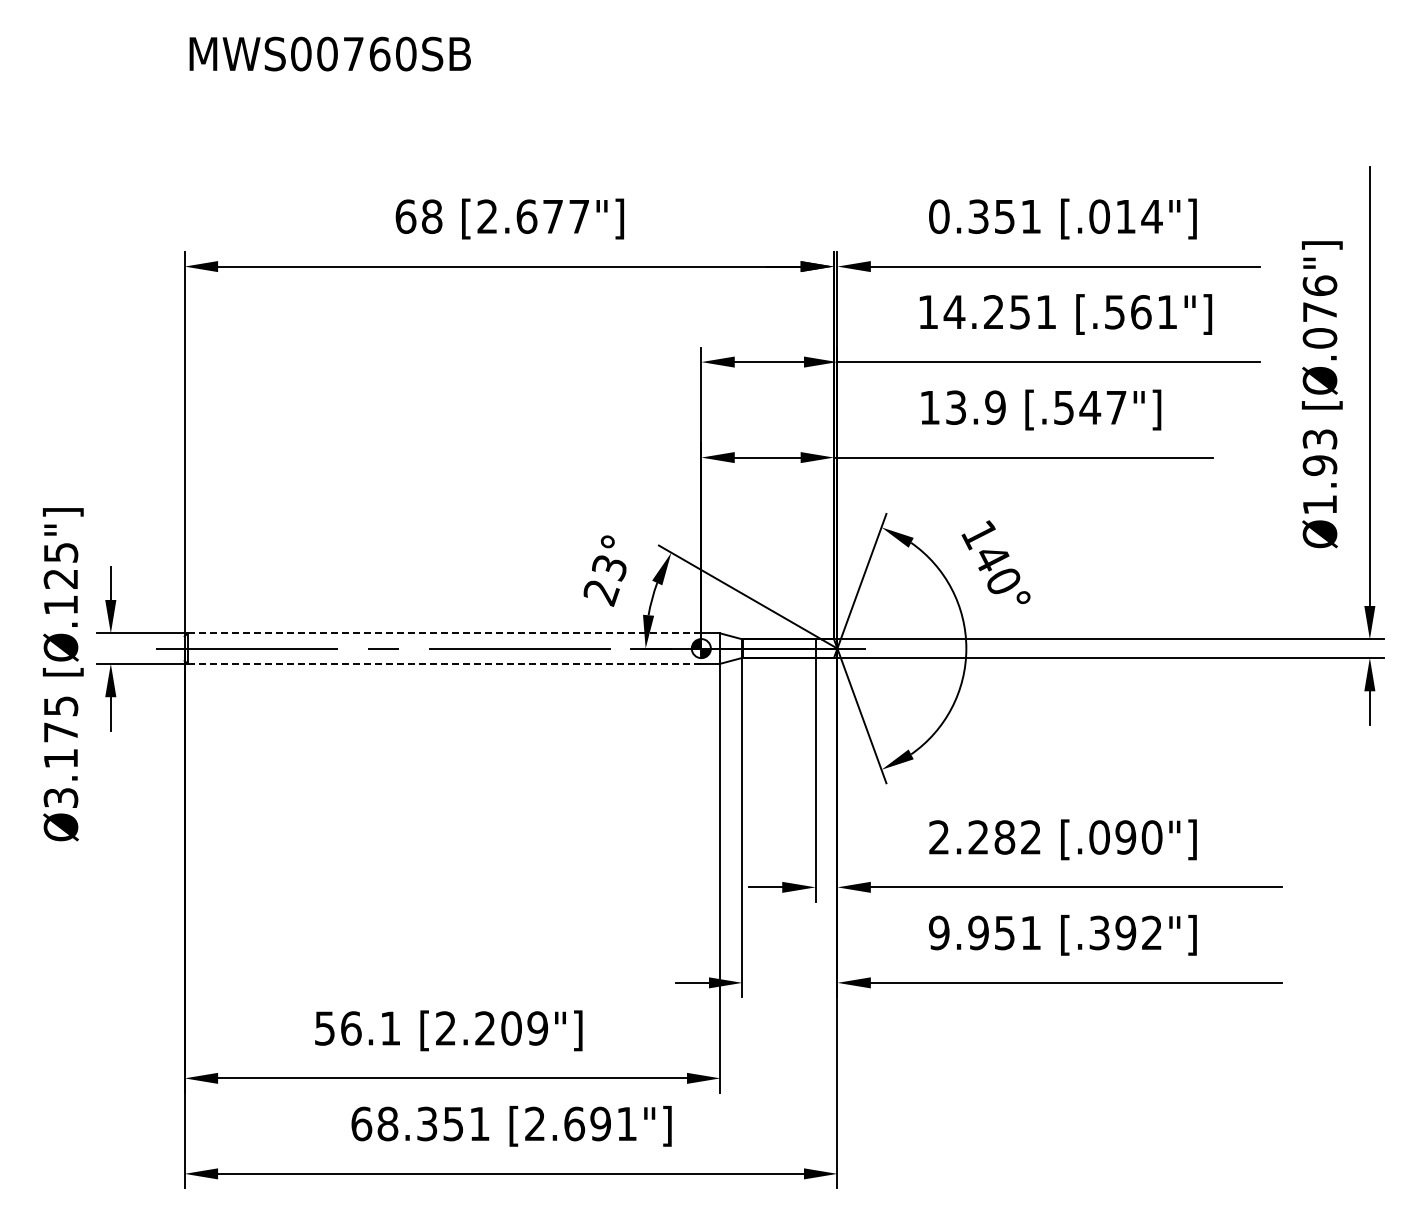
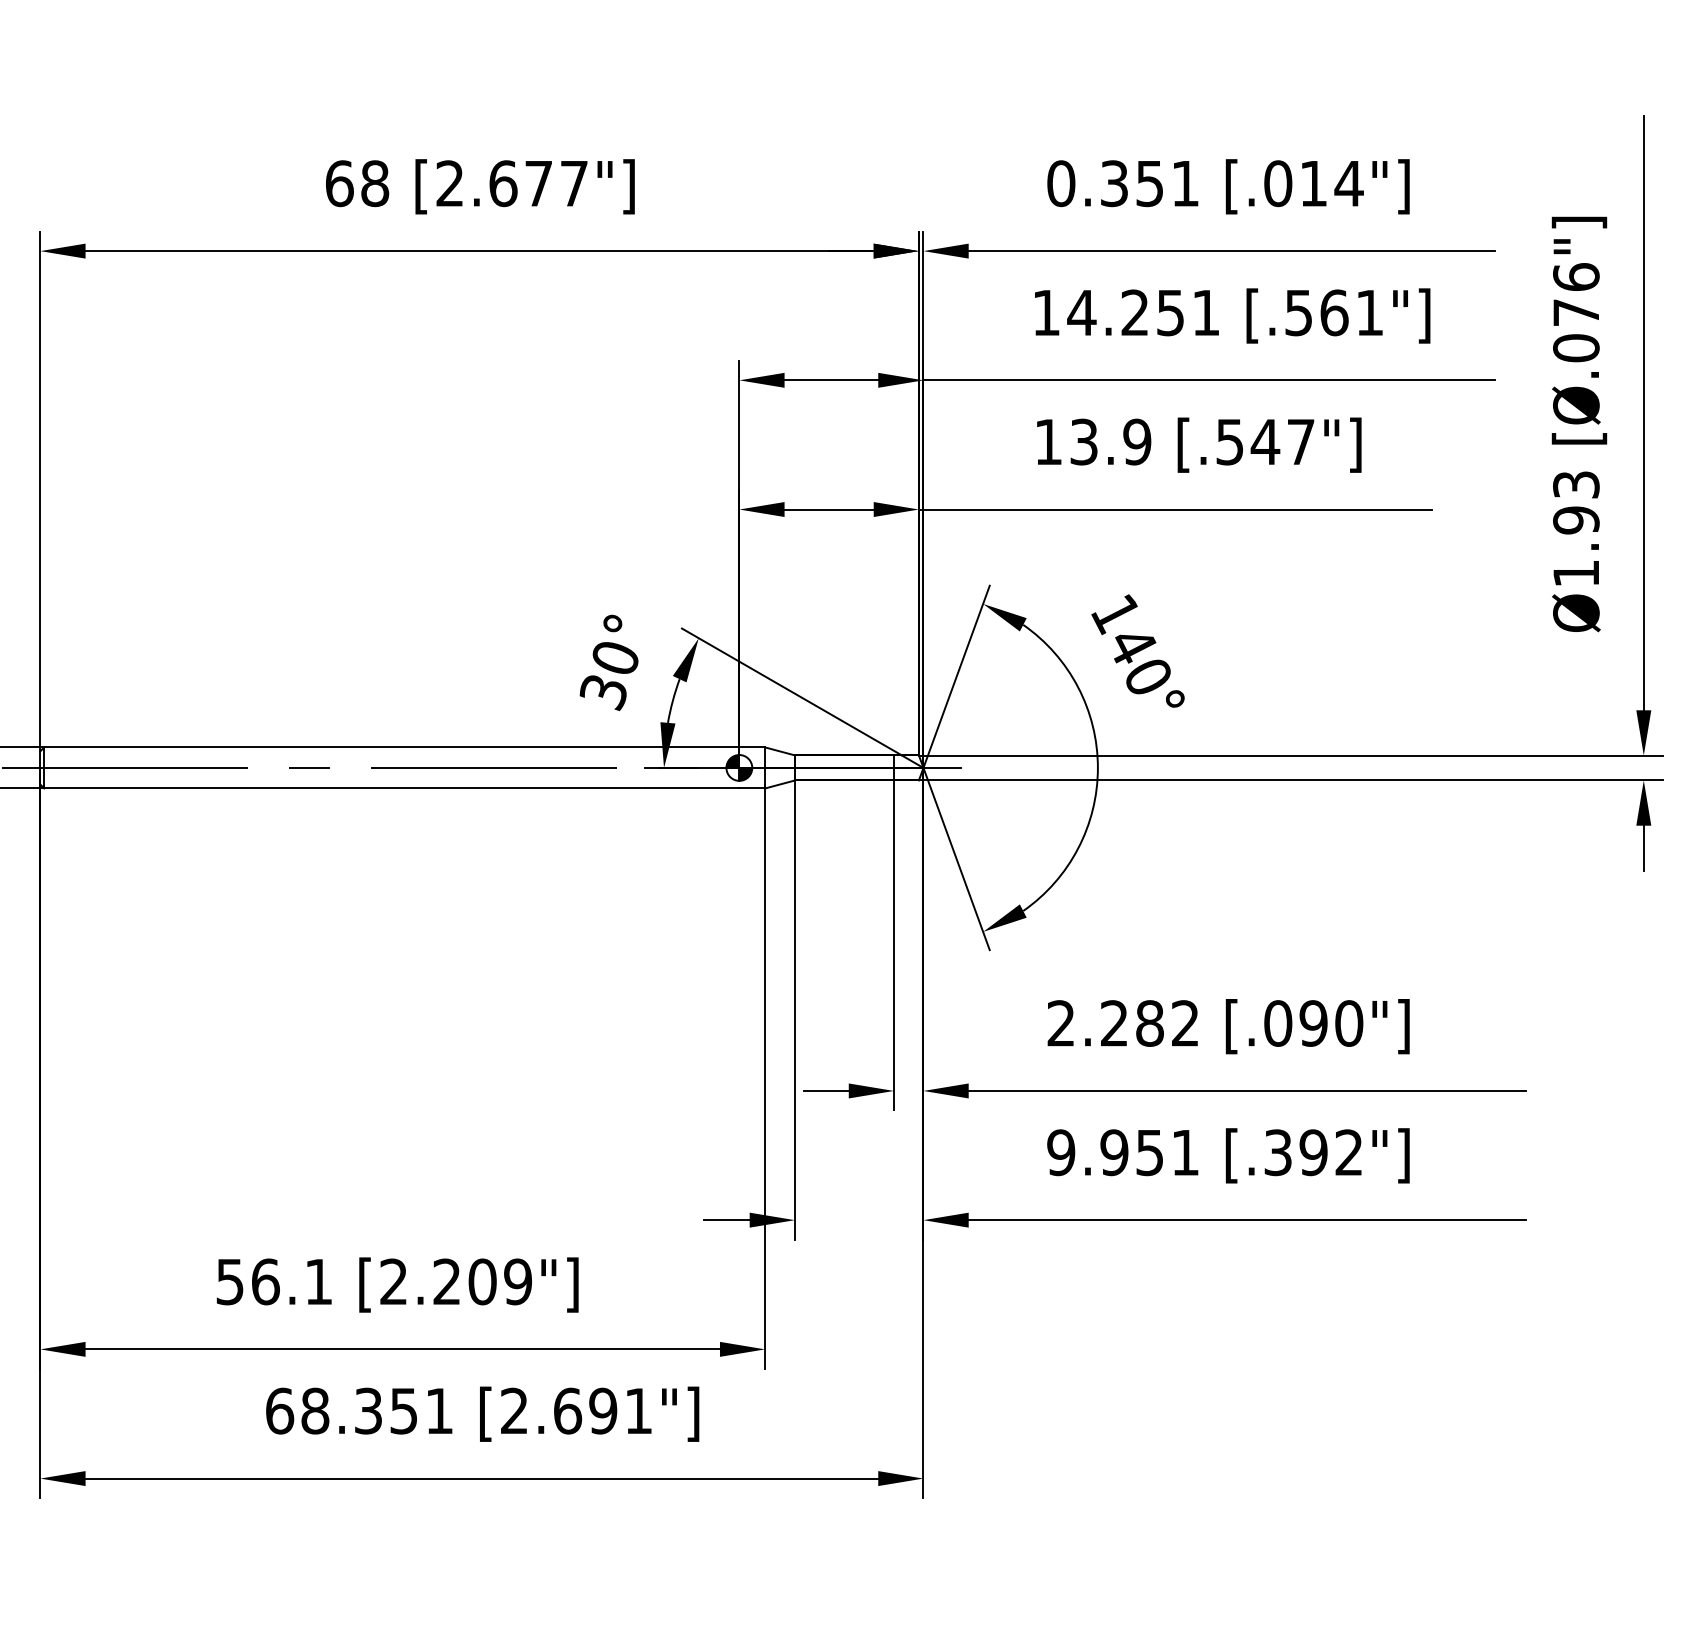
text: (604, 580) -> (608, 675), 23° -> 30°
line: (444, 633) -> (391, 747), dashed -> solid
line: (444, 663) -> (391, 788), dashed -> solid

